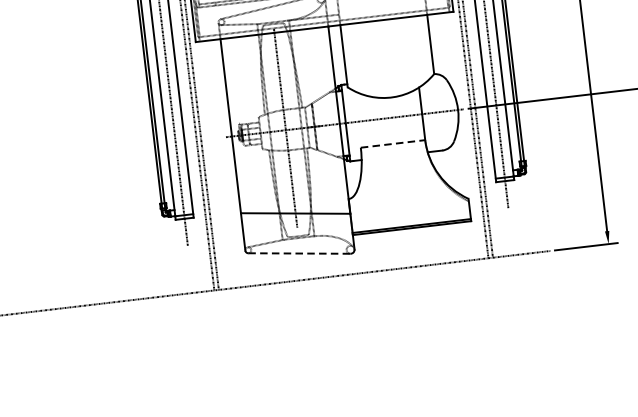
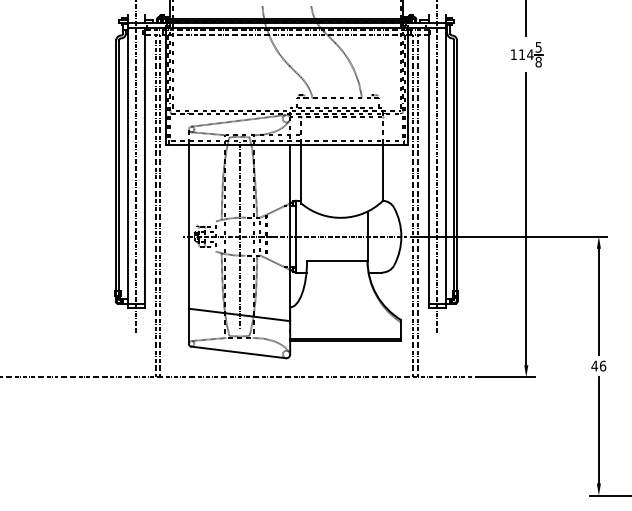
line: (393, 144) -> (337, 261), dashed -> solid
line: (299, 253) -> (238, 352), dashed -> solid

